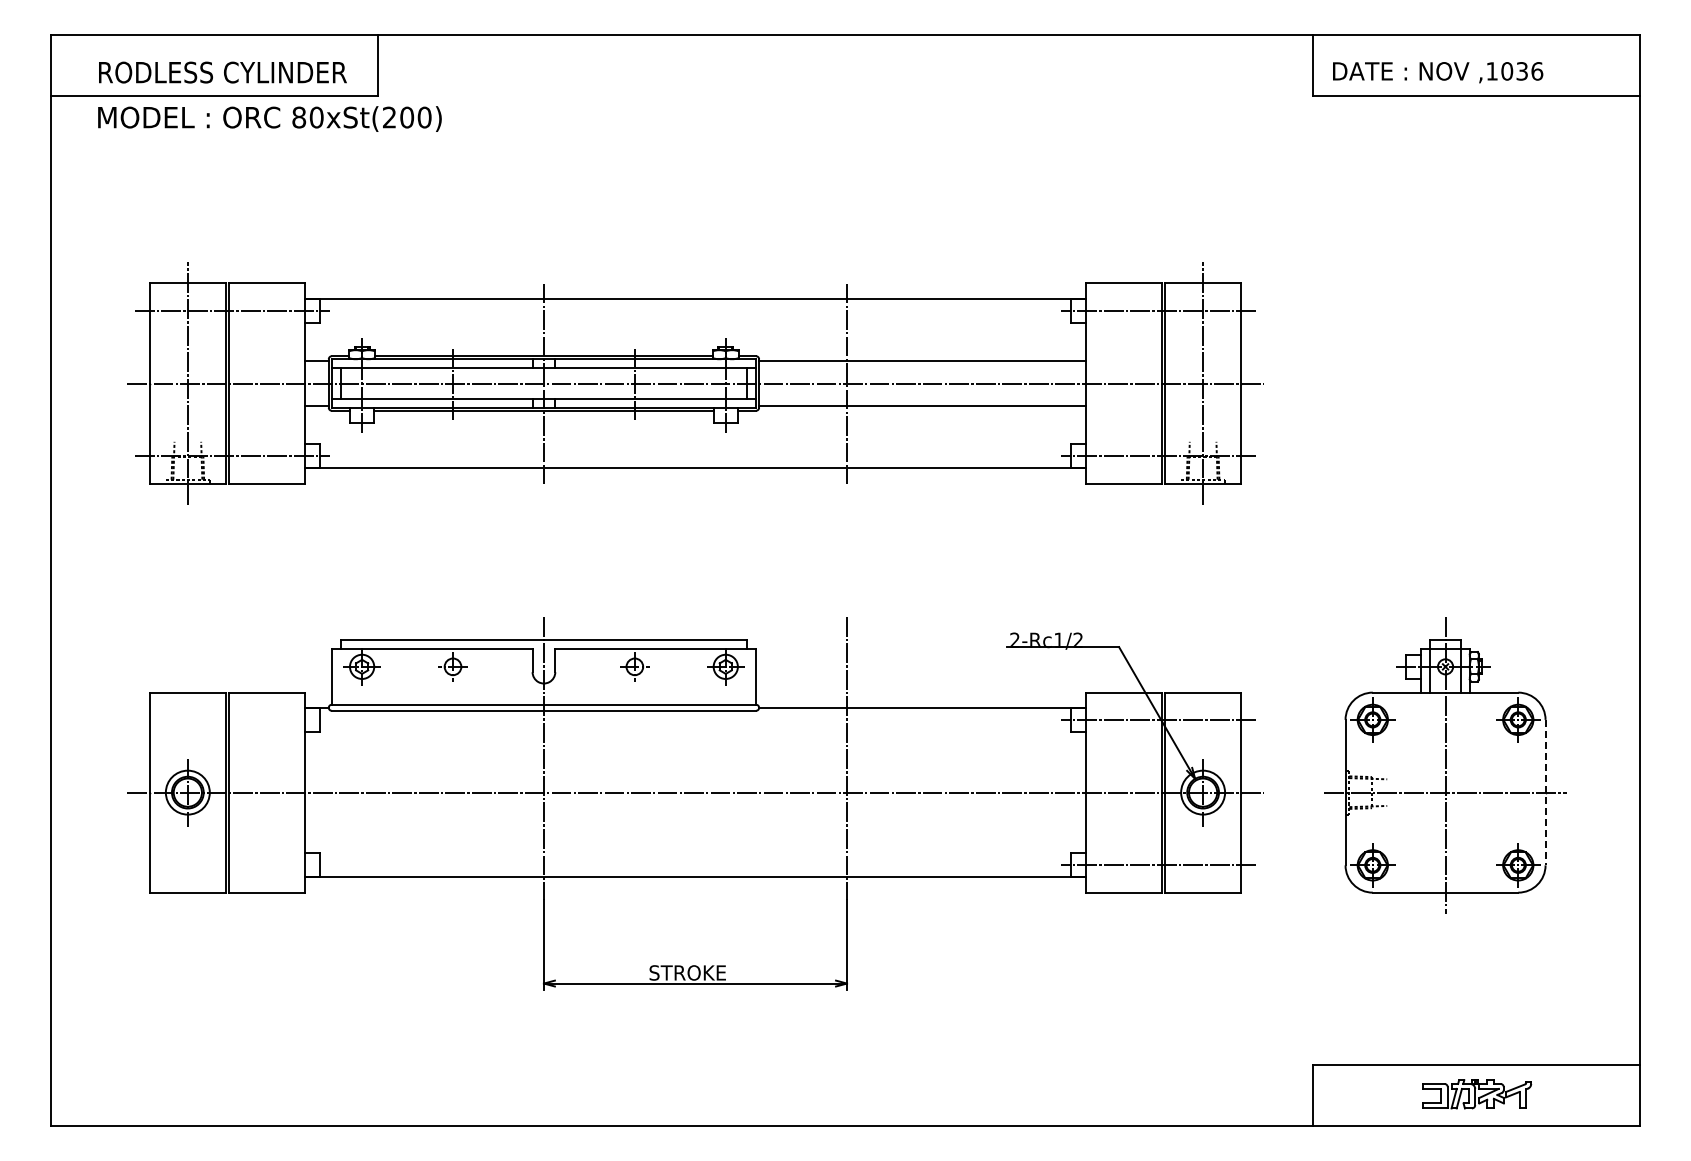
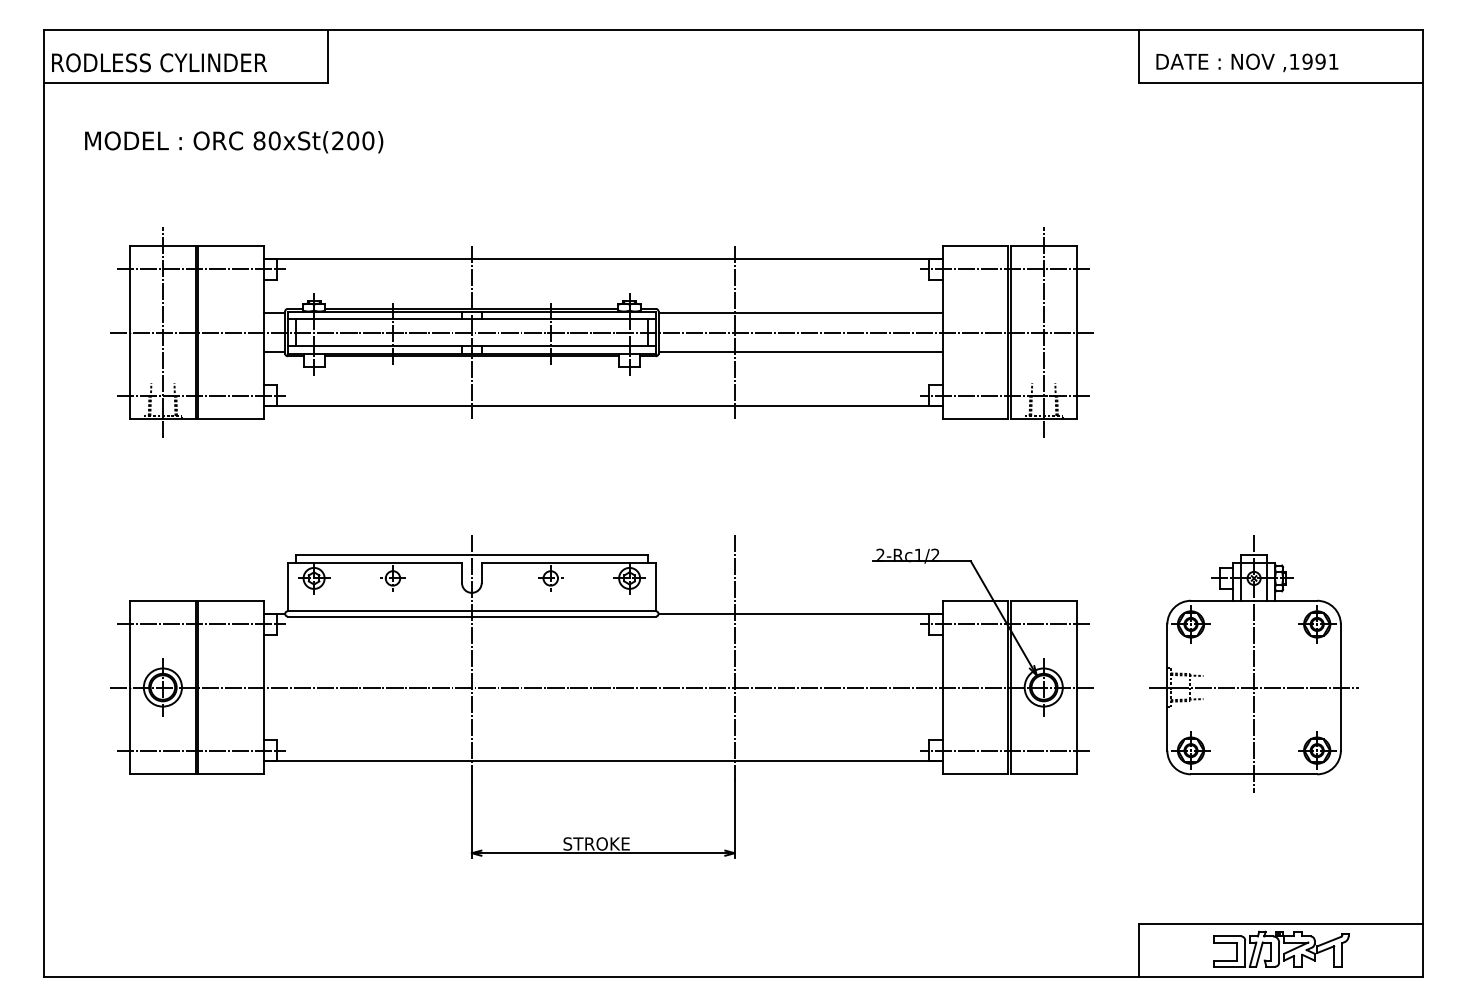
text: (1522, 71) -> (1320, 61), ,1036 -> ,1991
text: (222, 72) -> (159, 62), moved
text: (269, 118) -> (233, 141), moved
line: (232, 719) -> (201, 624), added
line: (1545, 792) -> (1340, 687), dashed -> solid
line: (232, 865) -> (201, 750), added
part: (1476, 1094) -> (1280, 949), size x1.43

